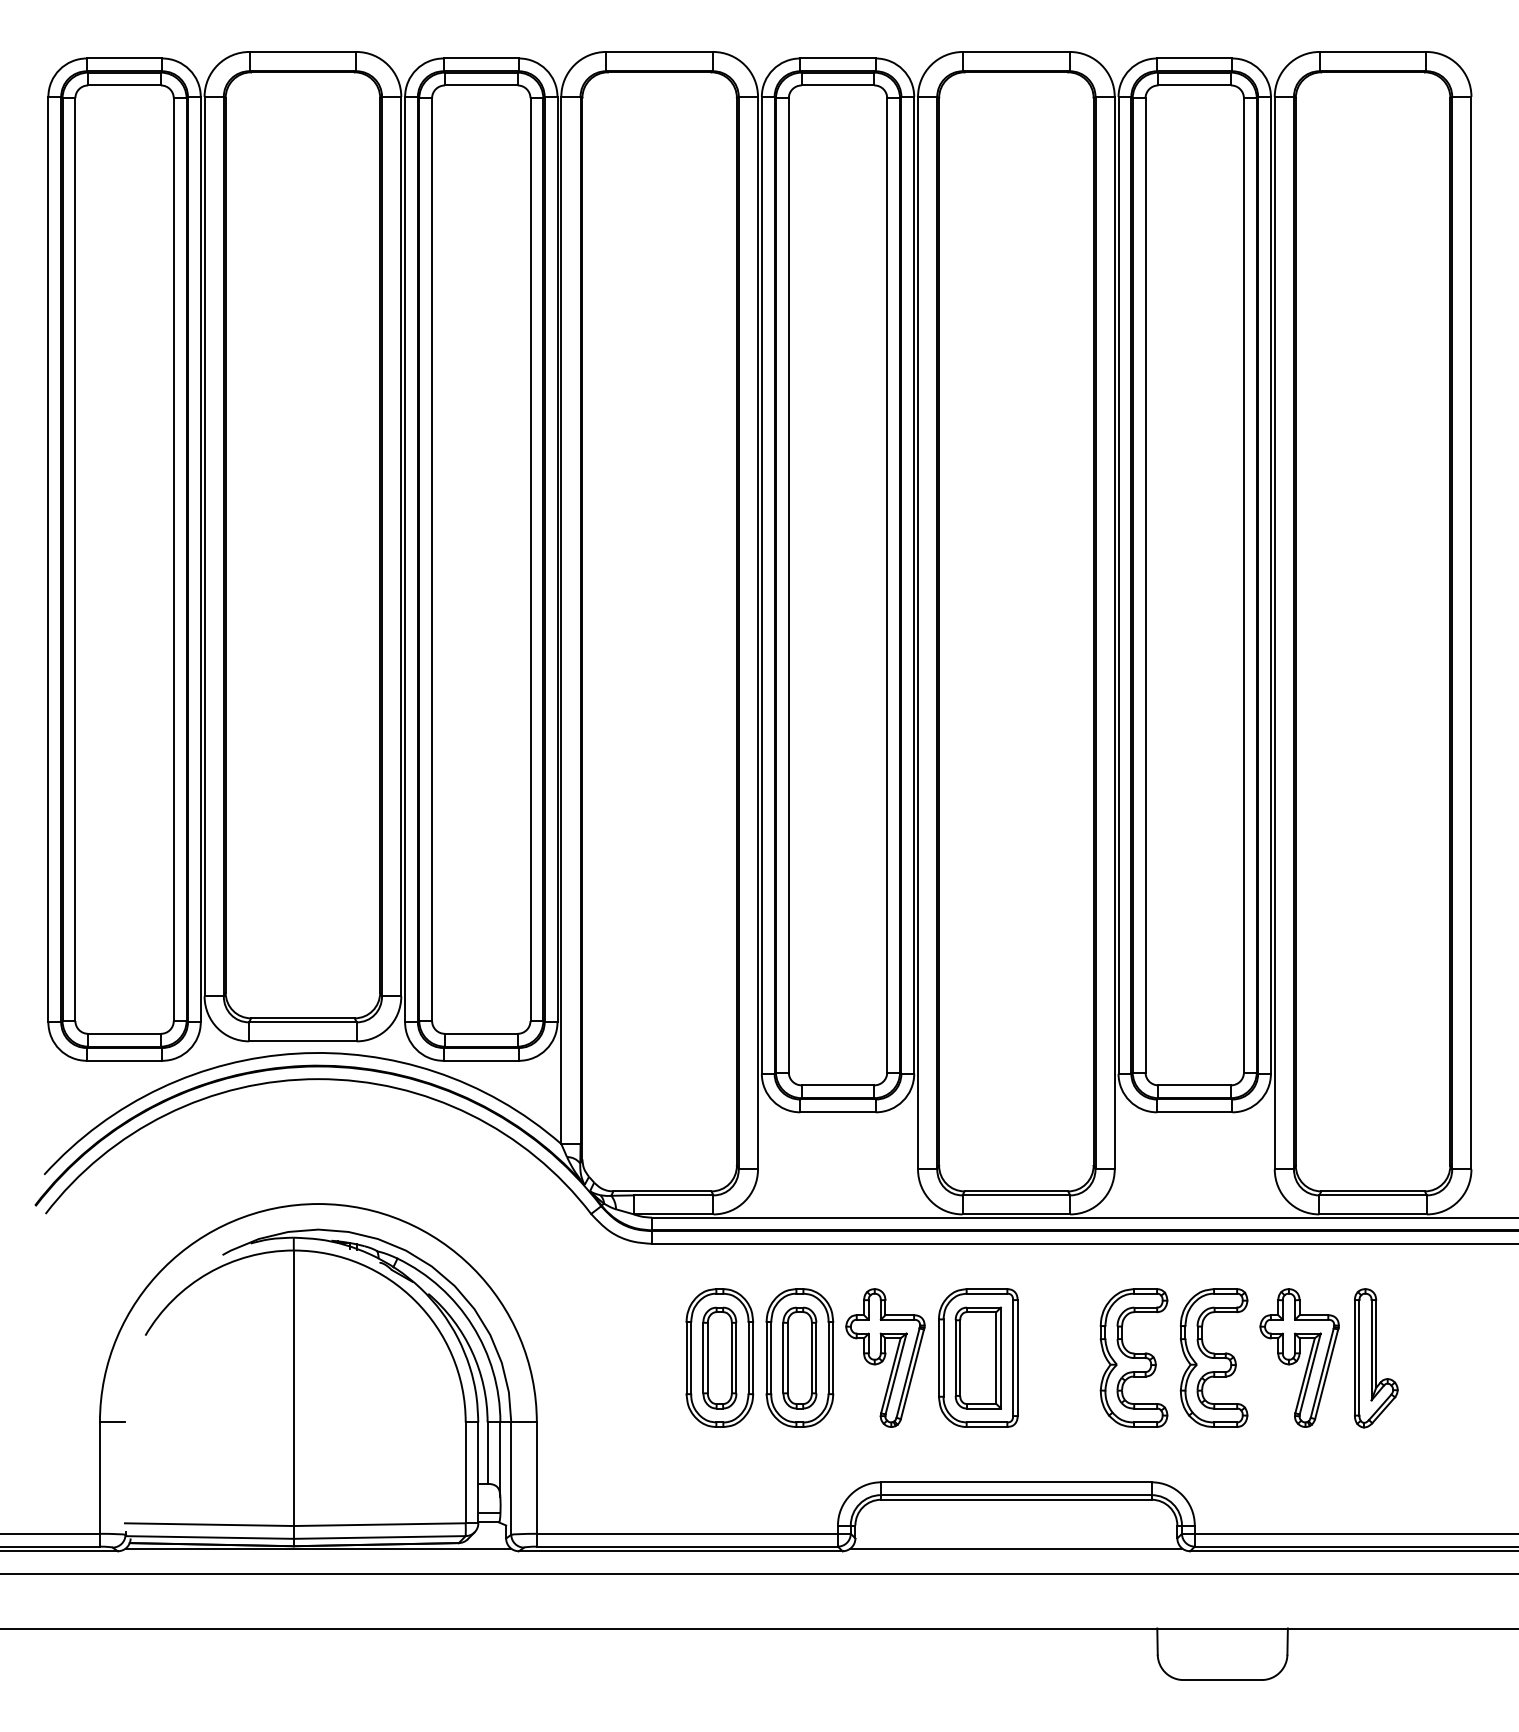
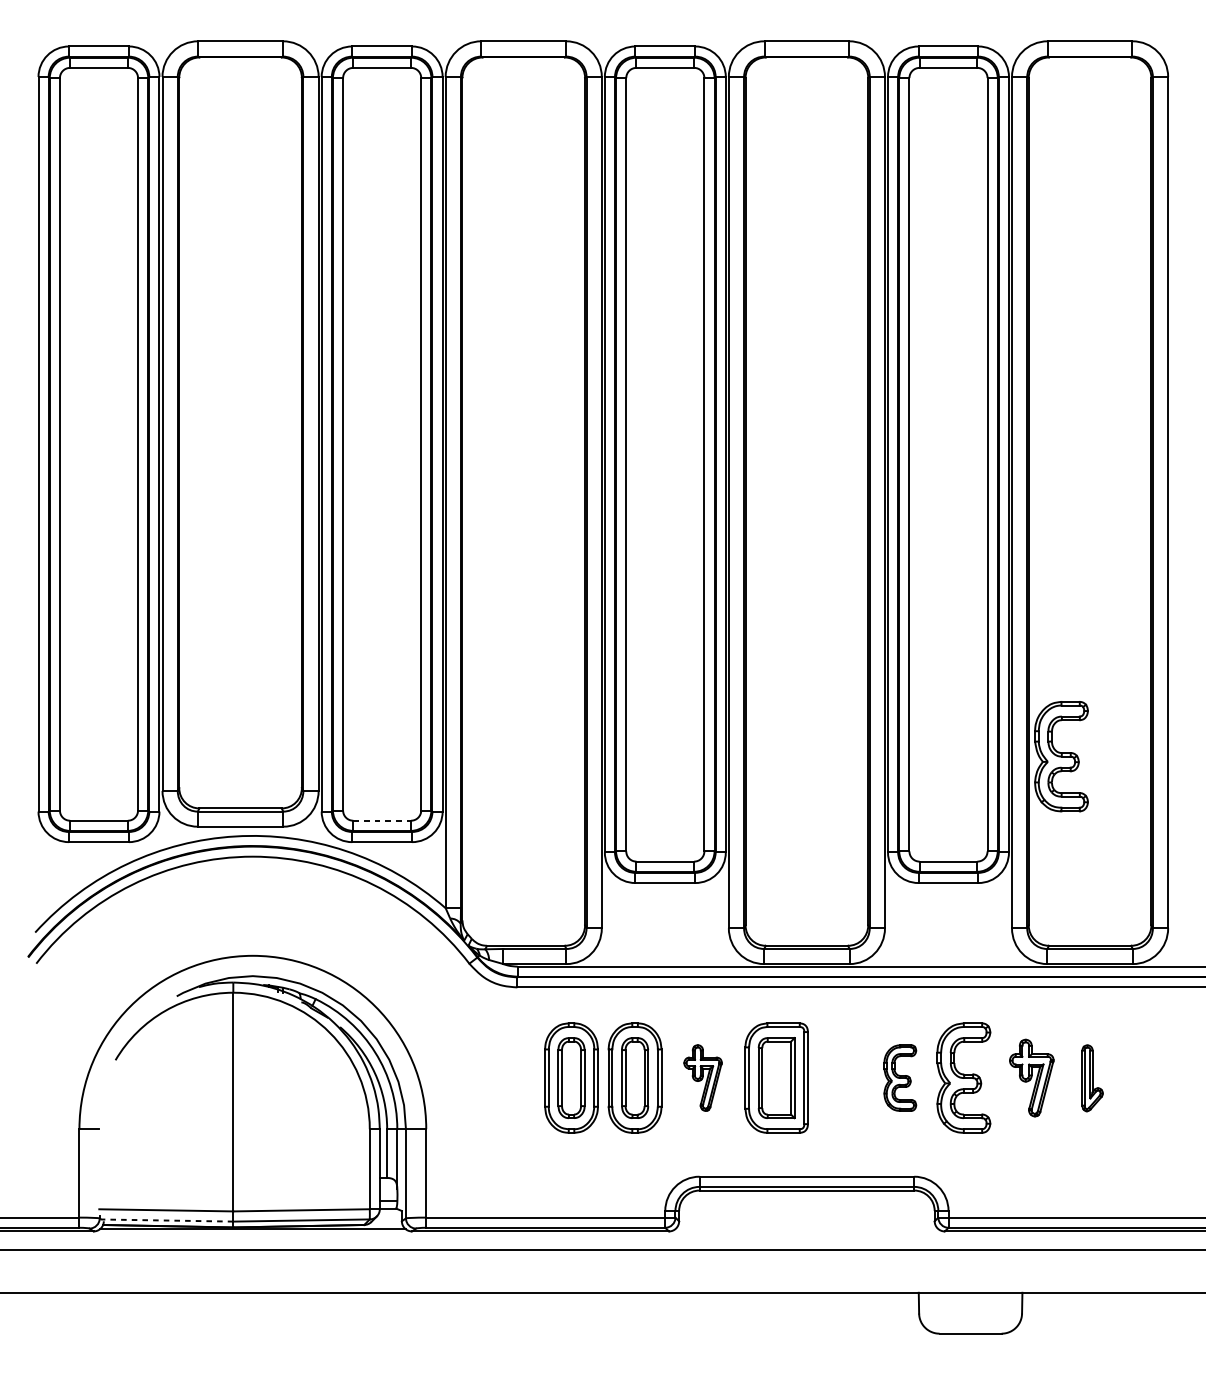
part: (1336, 952) -> (1061, 756), added
line: (481, 1033) -> (382, 820), solid -> dashed
part: (885, 1357) -> (703, 1077), size x0.6
part: (1133, 1357) -> (899, 1077), size x0.6
part: (1299, 1357) -> (1031, 1077), size x0.7
part: (1376, 1358) -> (1092, 1078), size x0.6
line: (210, 1537) -> (167, 1220), solid -> dashed
line: (1016, 1548) -> (807, 1229), removed

